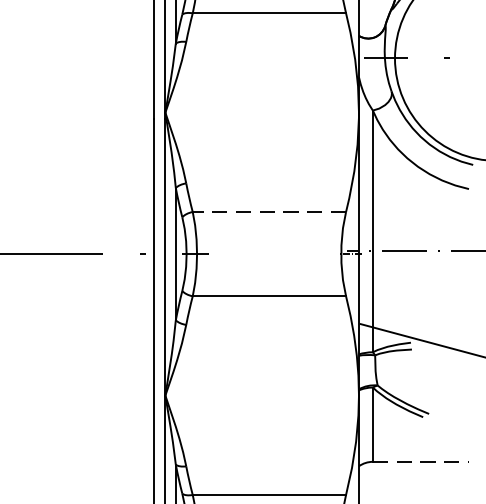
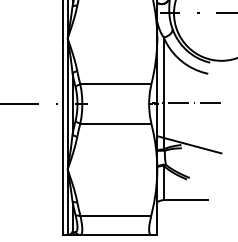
line: (268, 212) -> (115, 84), dashed -> solid
line: (421, 462) -> (186, 200), dashed -> solid

